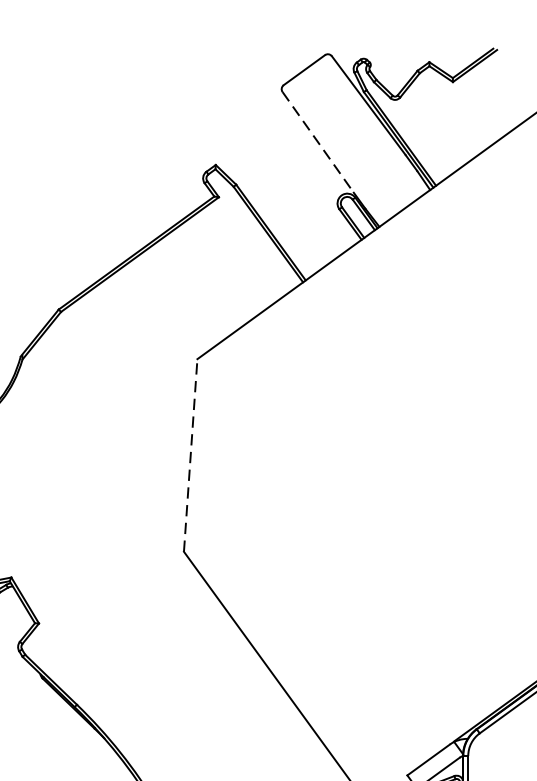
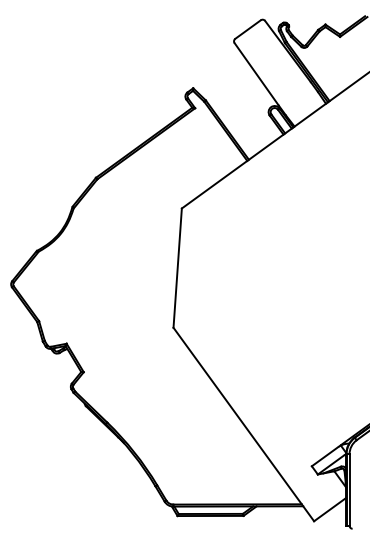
line: (317, 142) -> (256, 74), dashed -> solid
line: (190, 456) -> (177, 268), dashed -> solid

